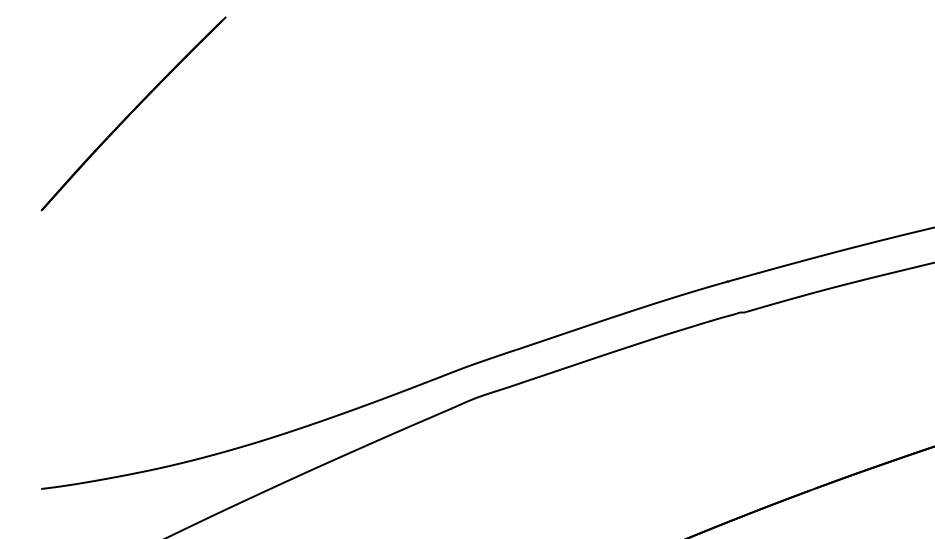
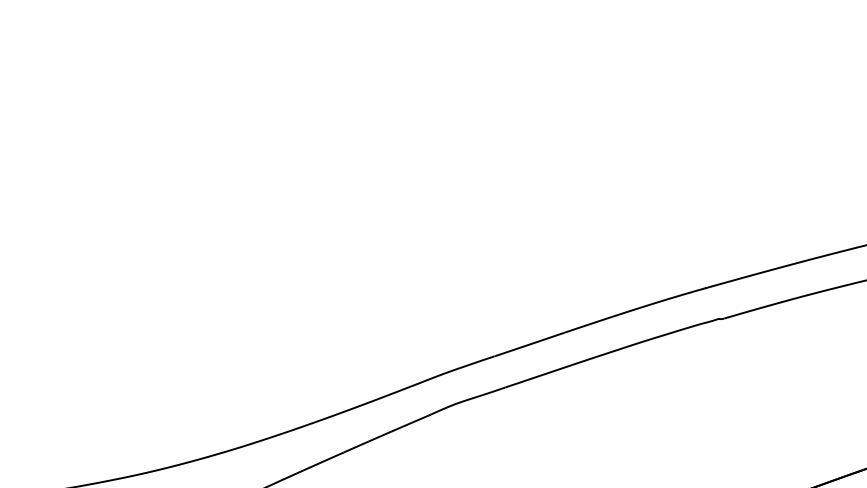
part: (133, 113) -> (111, 120), removed

